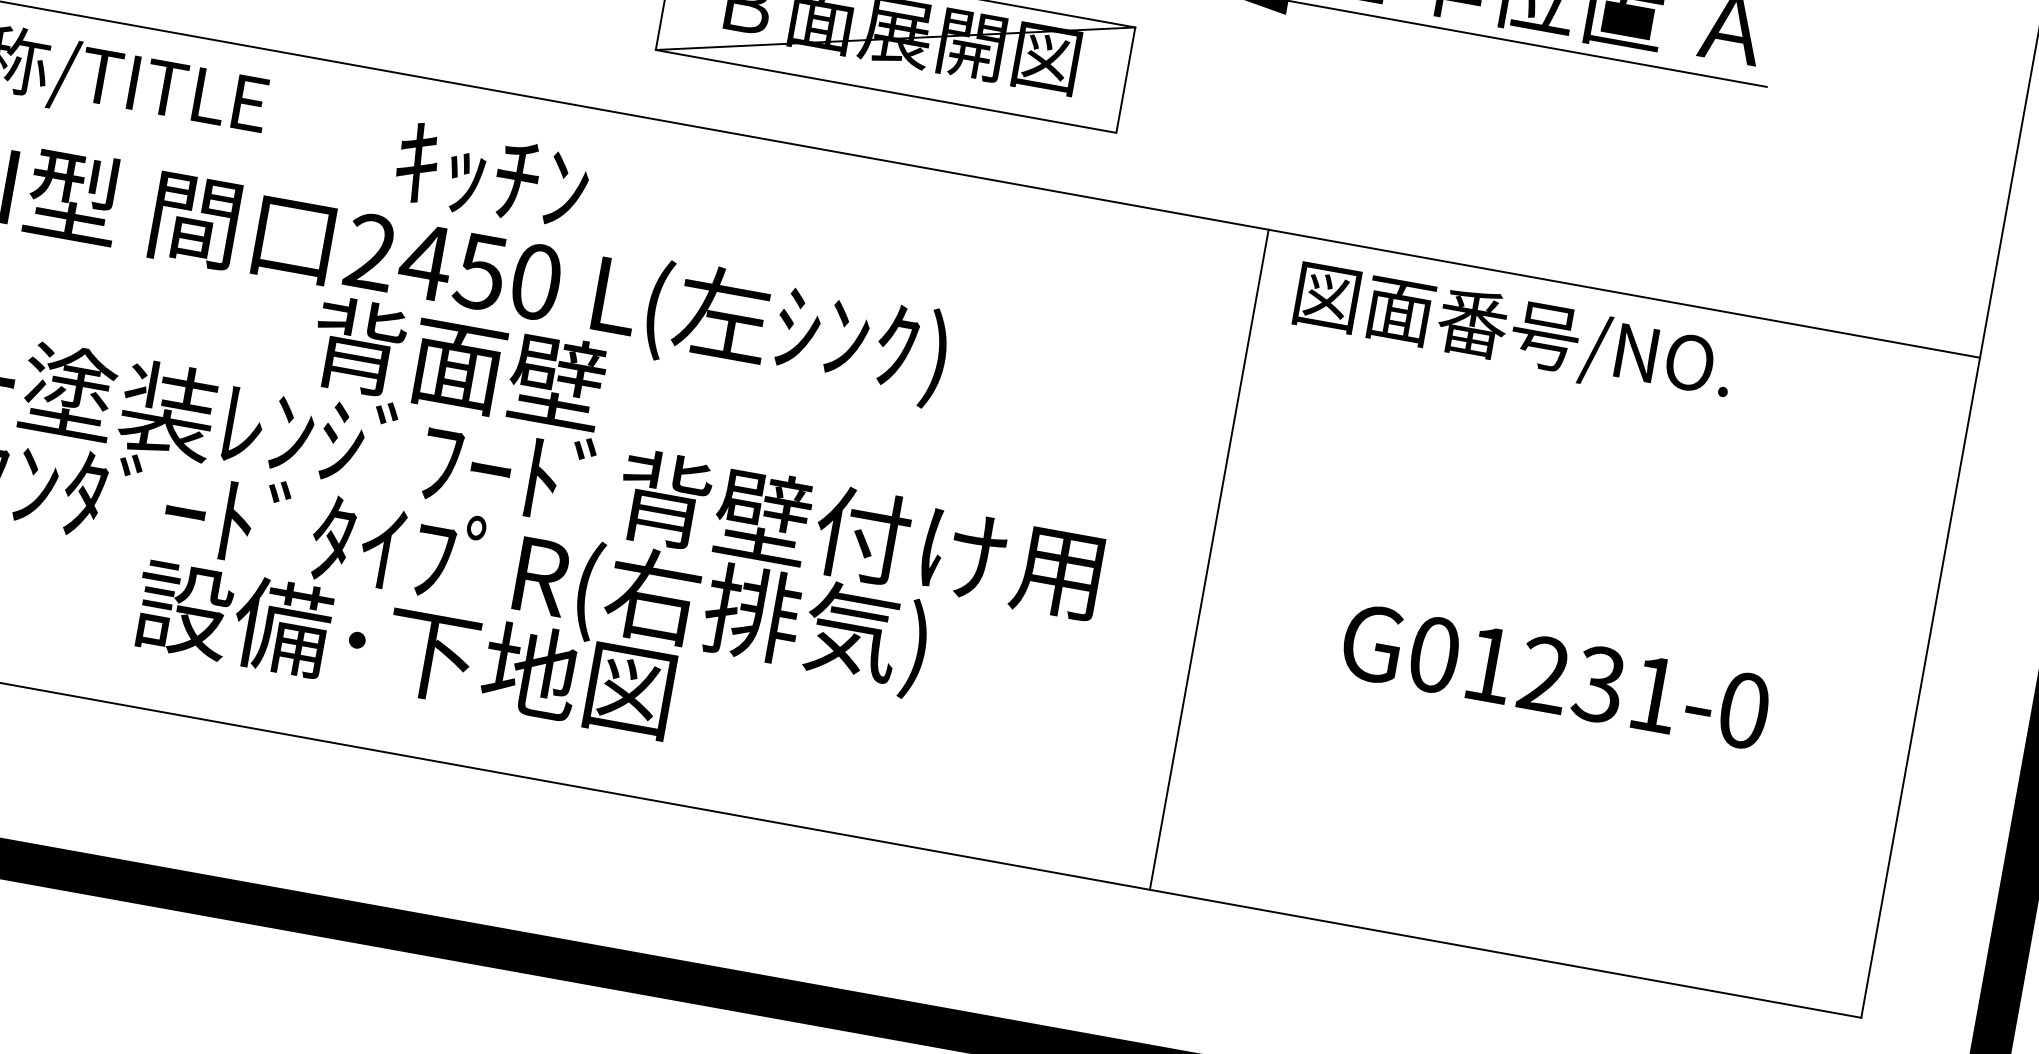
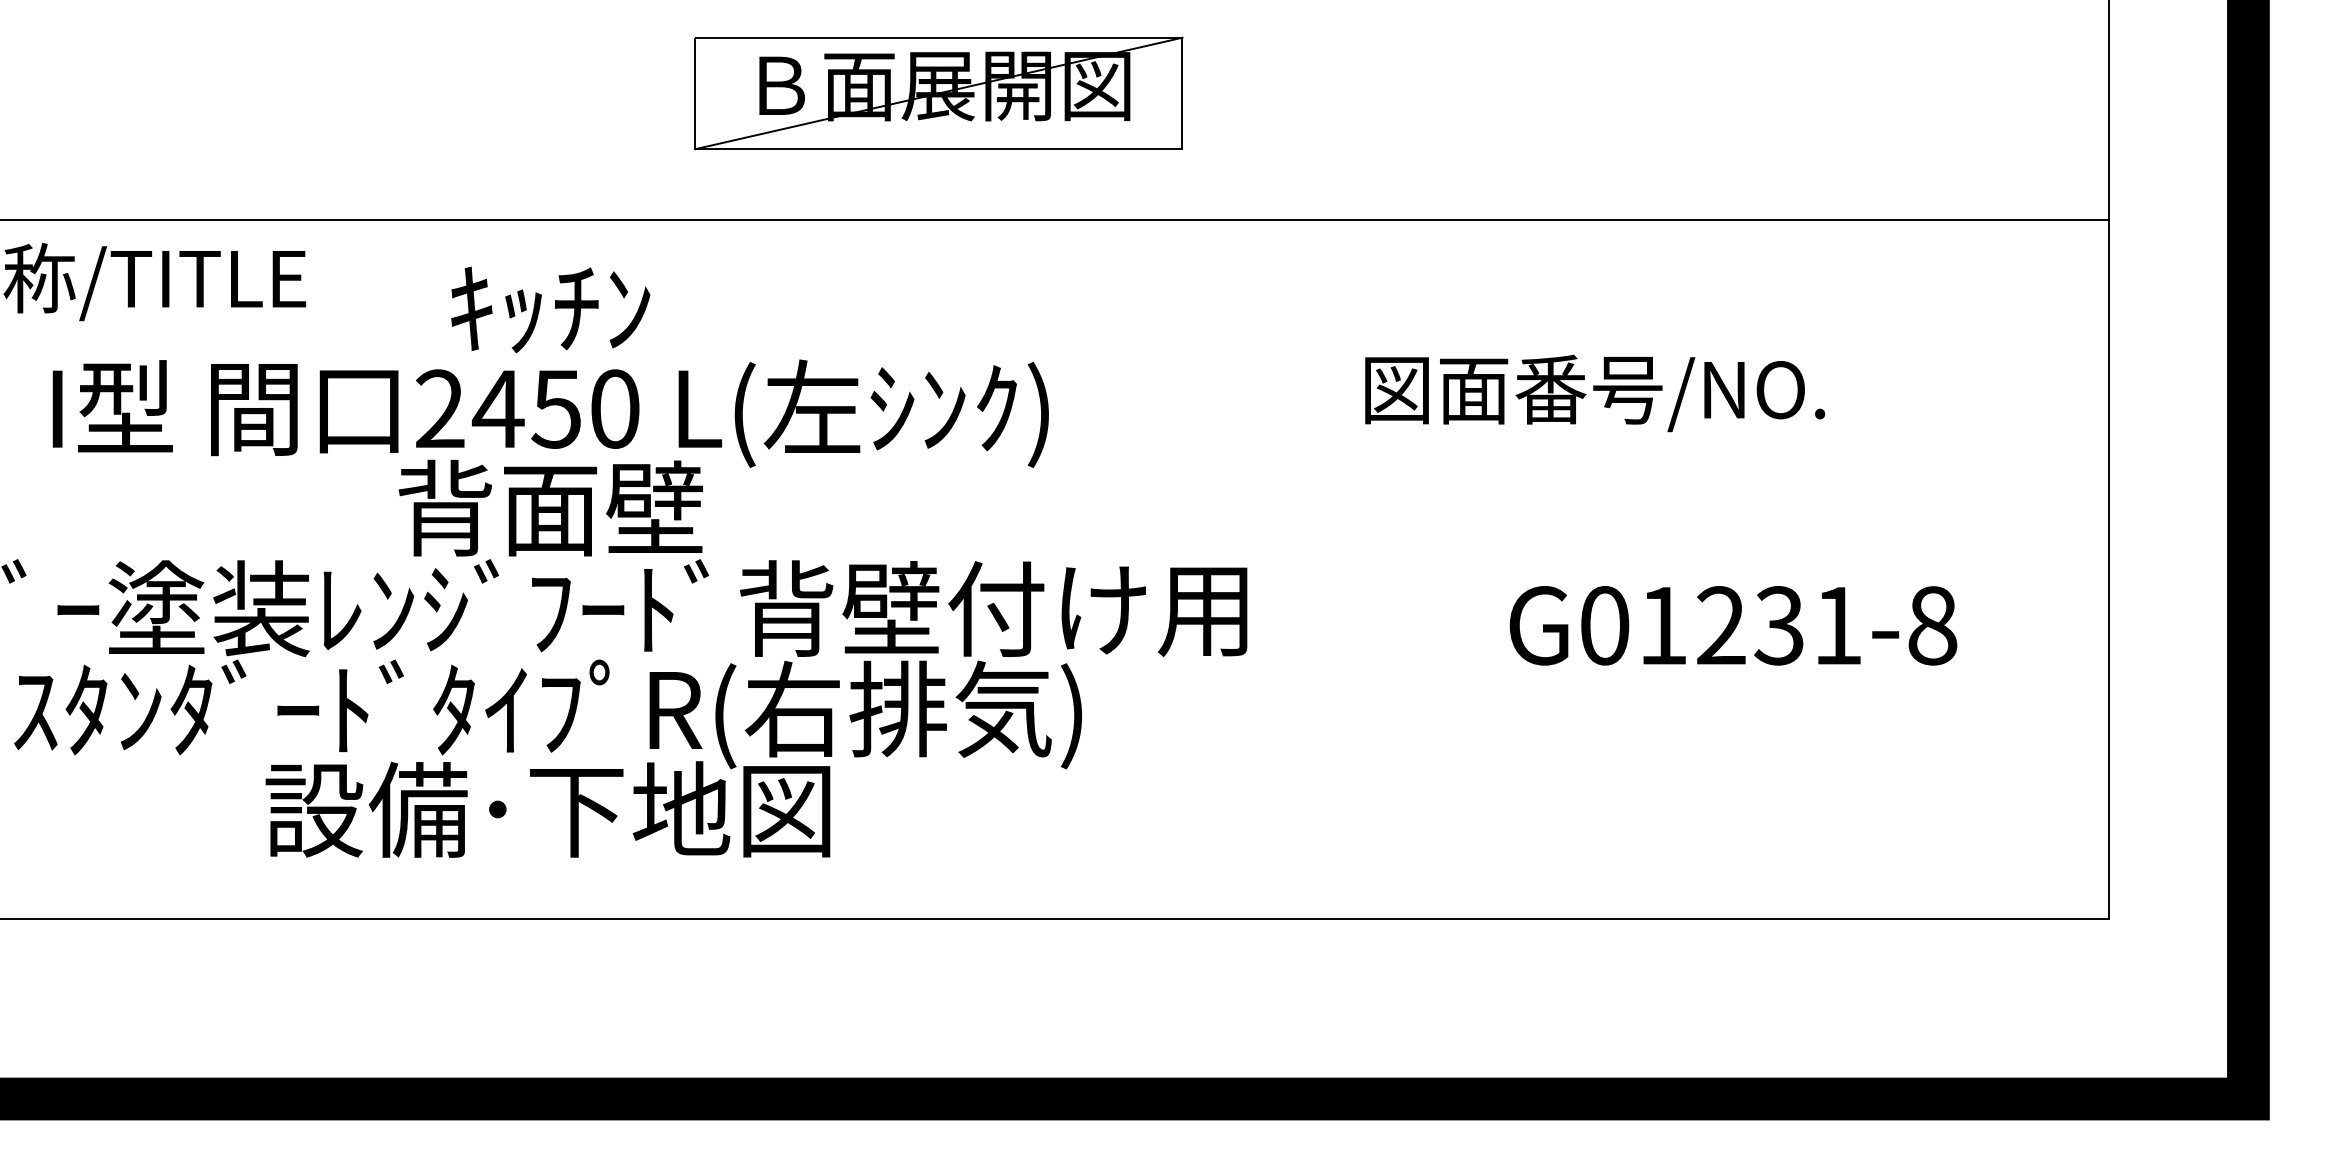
text: (1514, 334) -> (1595, 393), moved
line: (1209, 559) -> (1356, 569), removed
text: (1744, 710) -> (1932, 625), G01231-0 -> G01231-8

